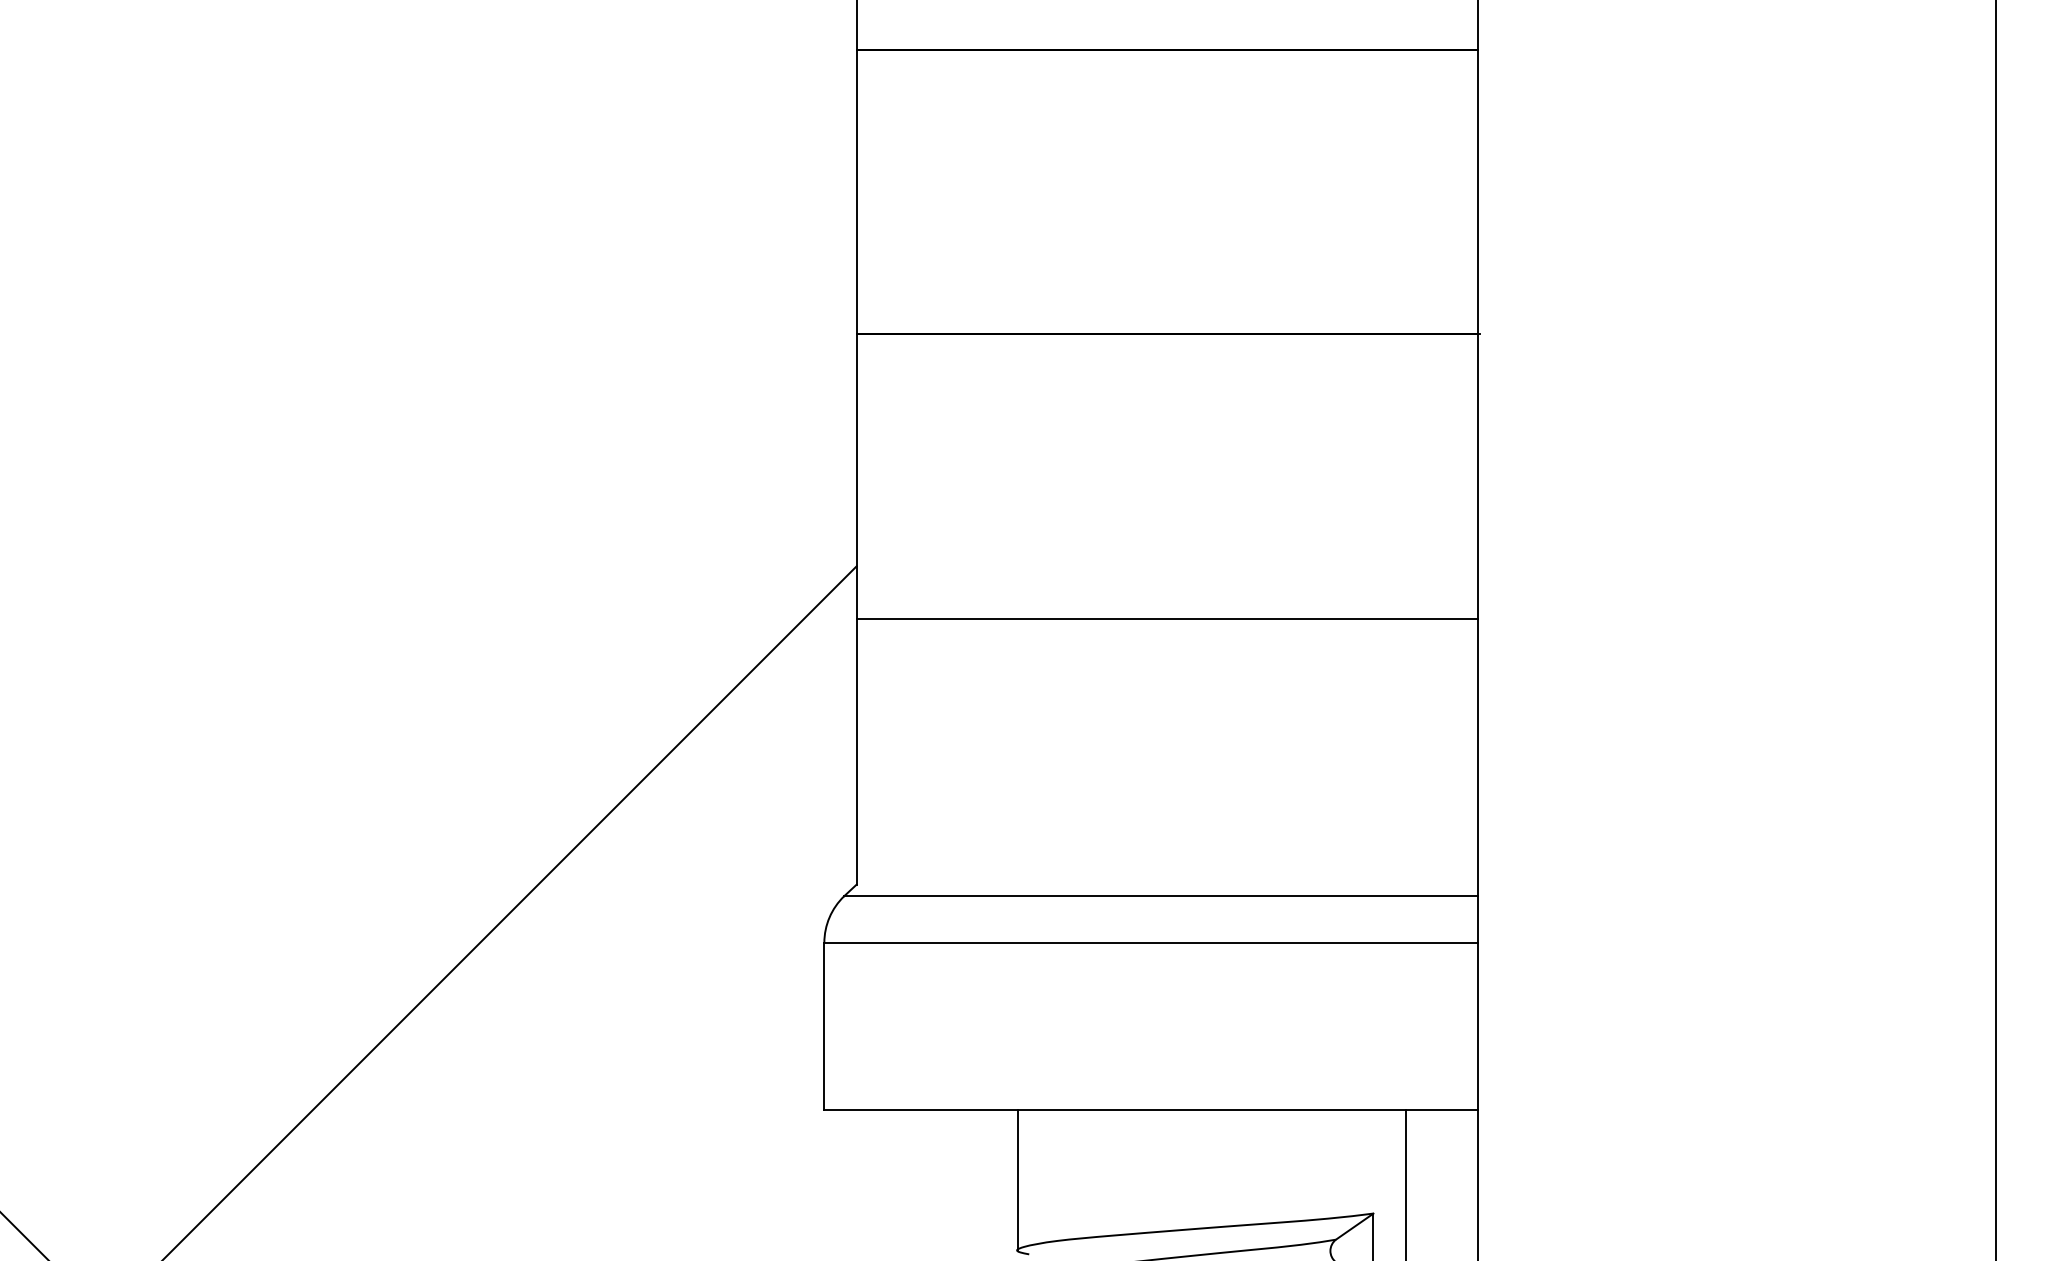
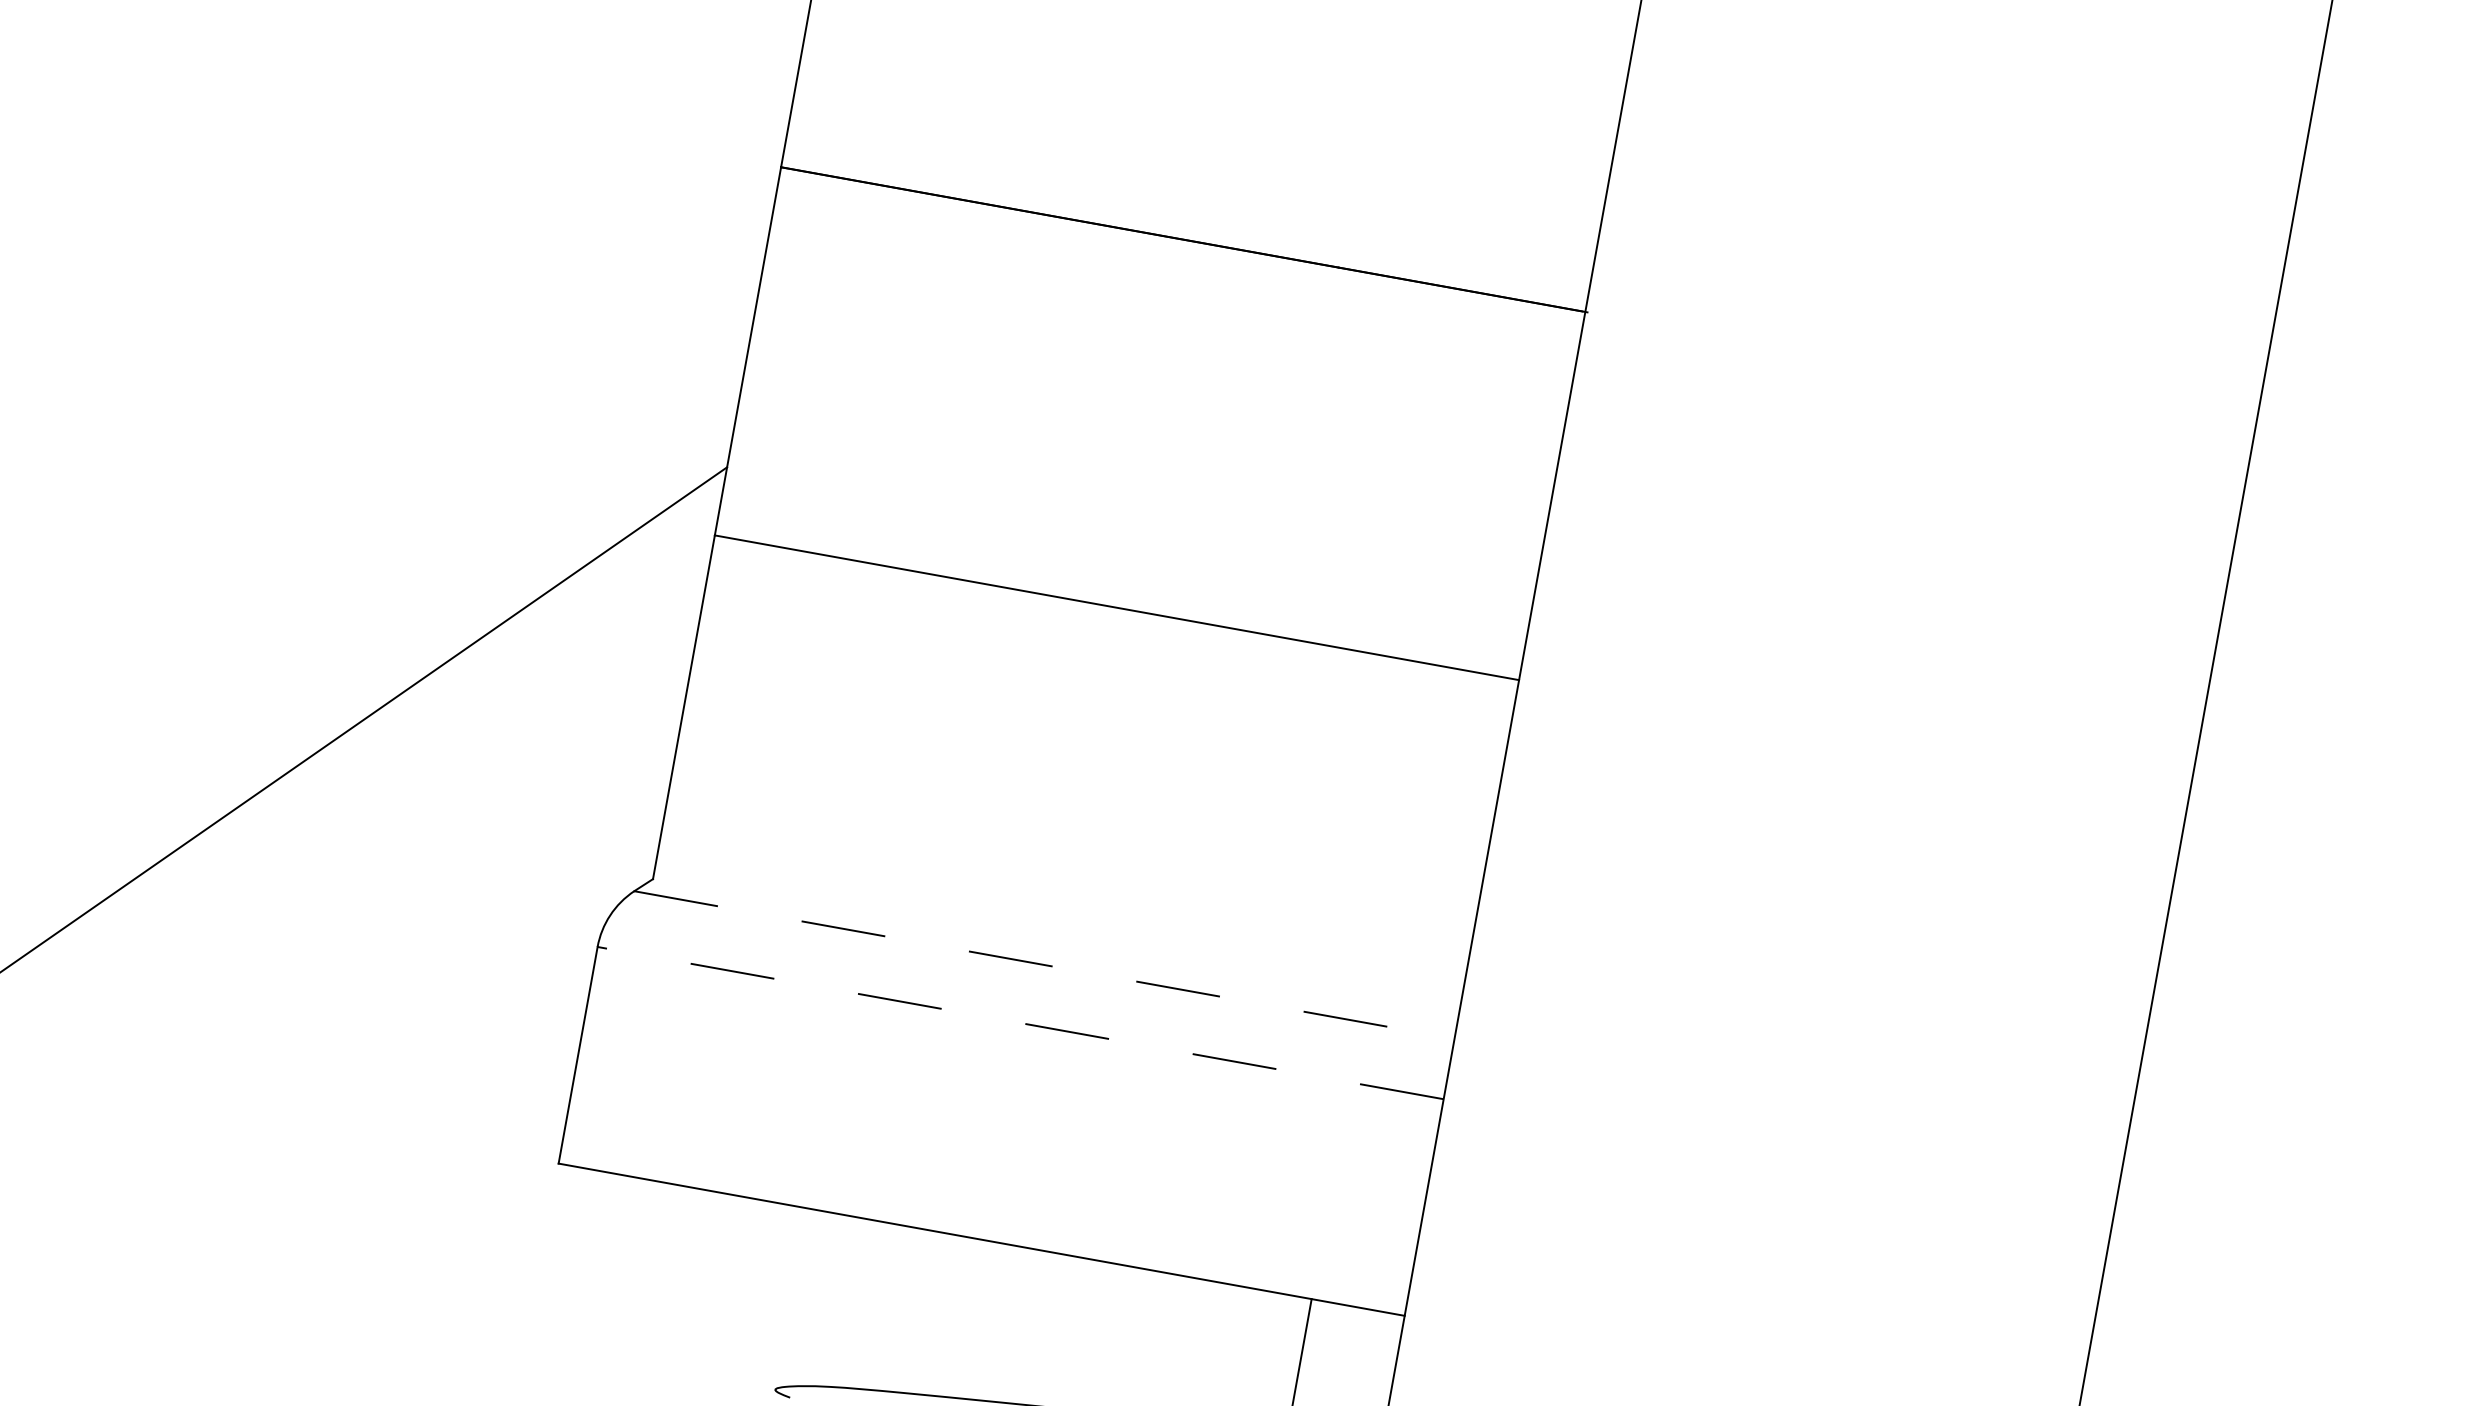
line: (1161, 896) -> (1044, 965), solid -> dashed
line: (1151, 942) -> (1020, 1022), solid -> dashed
line: (1018, 1180) -> (793, 1299), removed

